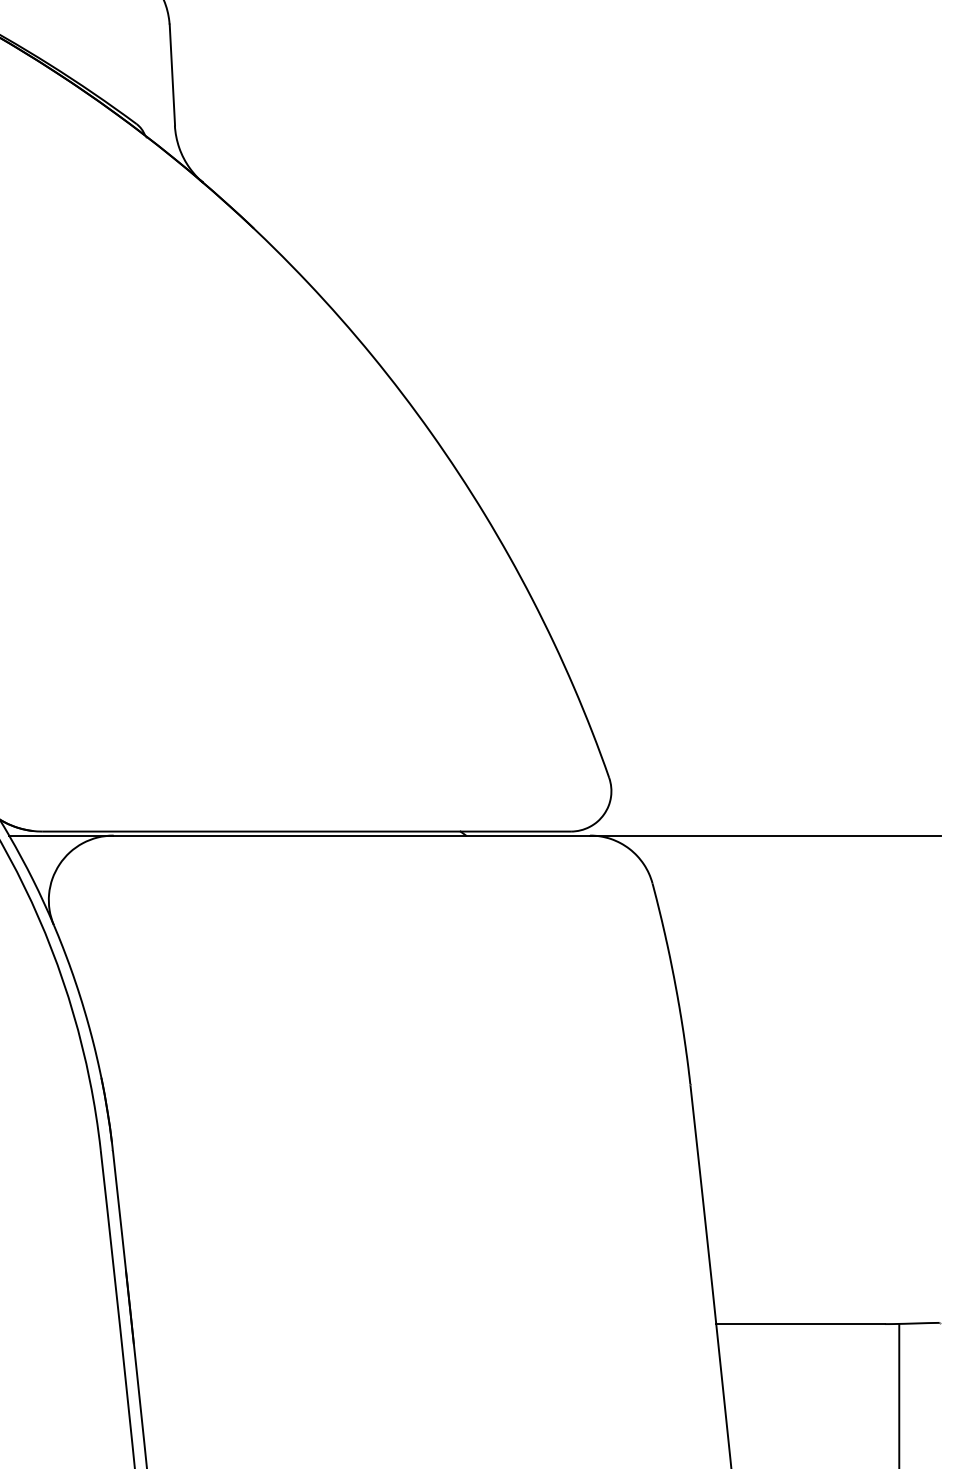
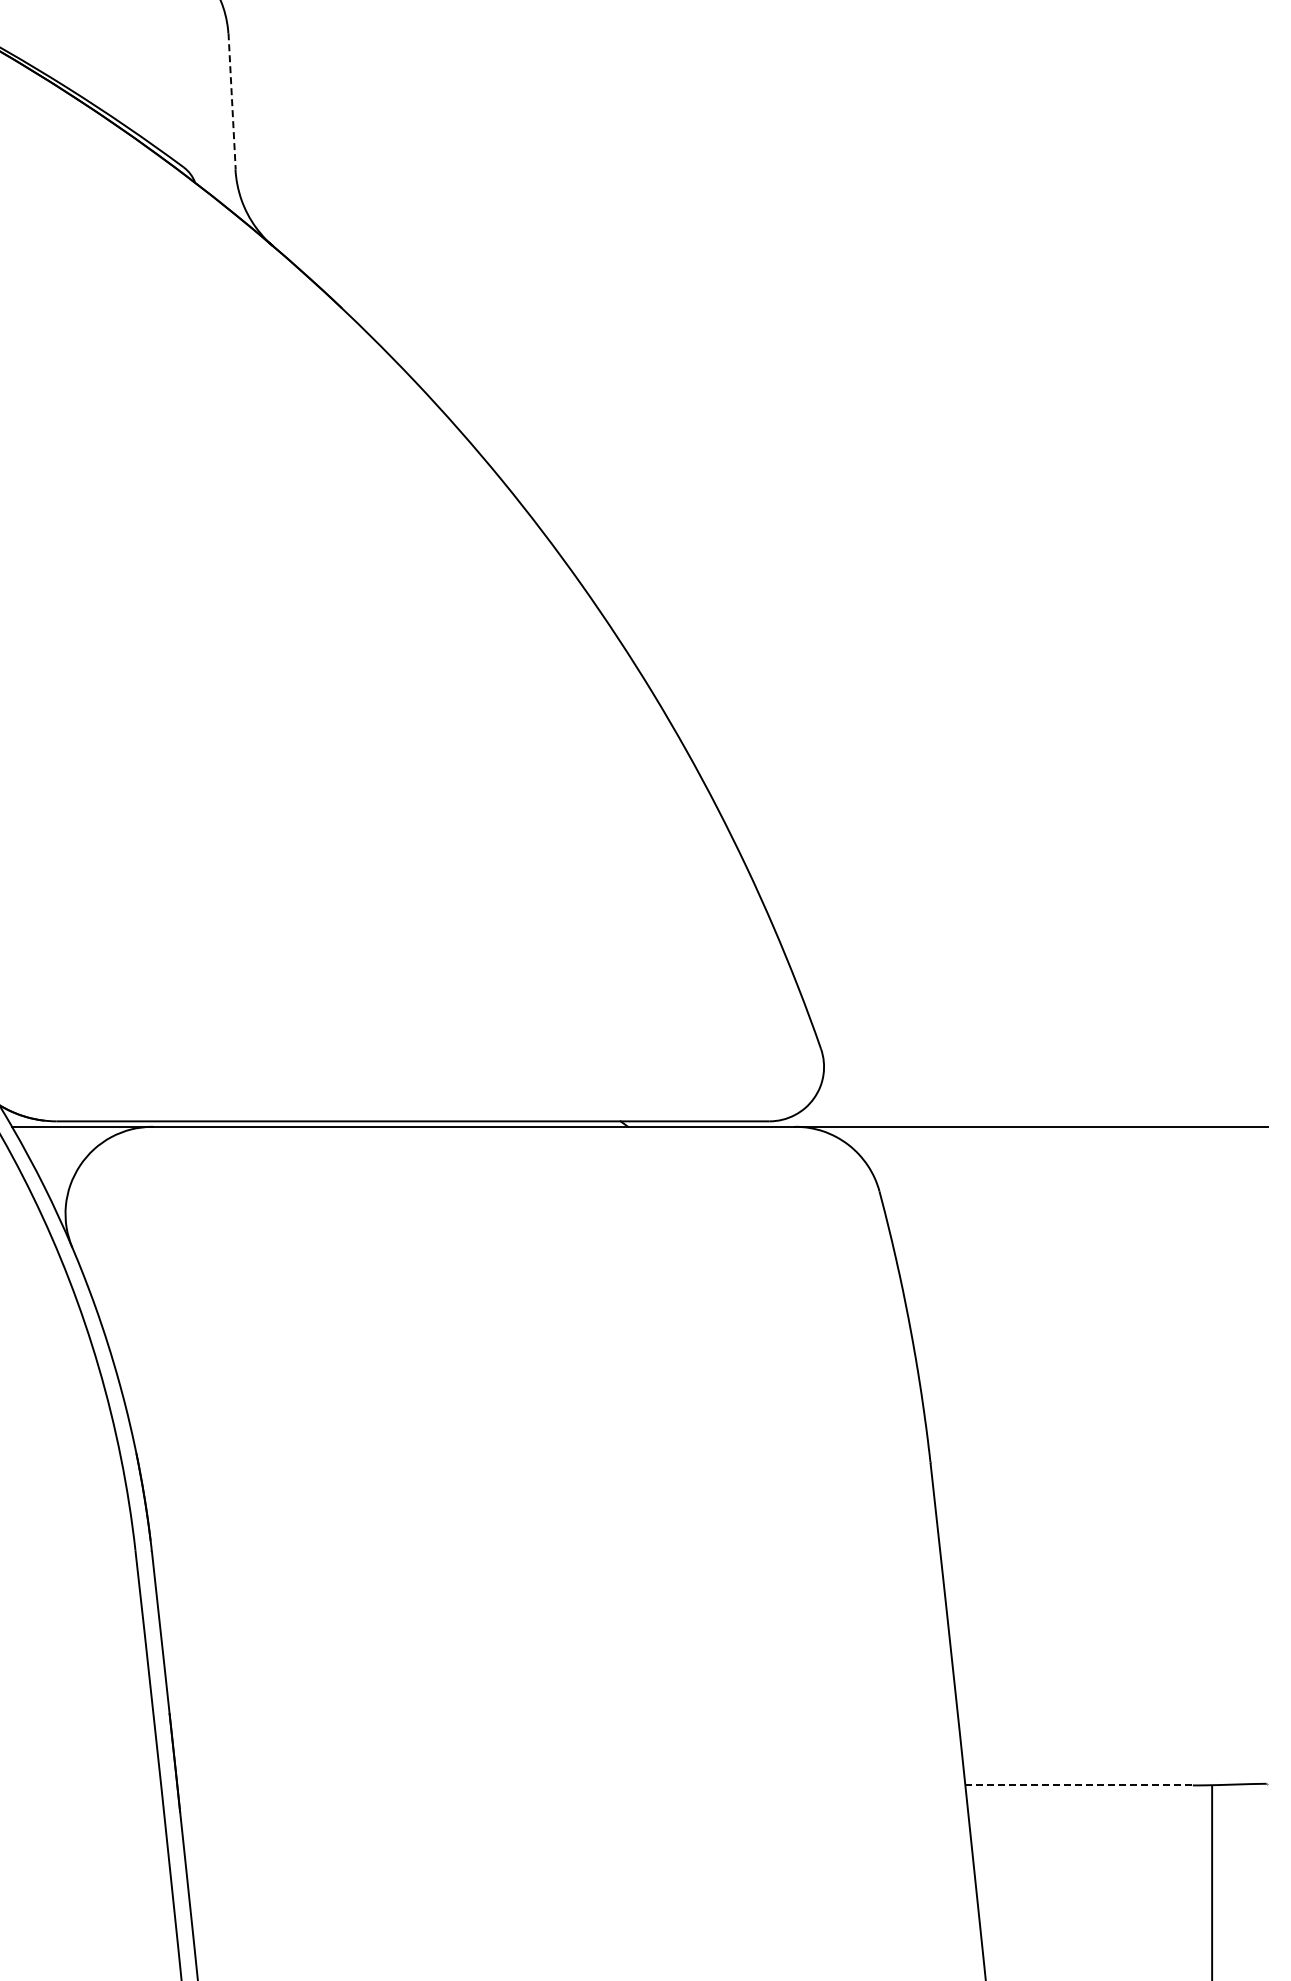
line: (172, 75) -> (232, 101), solid -> dashed
line: (800, 1324) -> (1079, 1785), solid -> dashed

